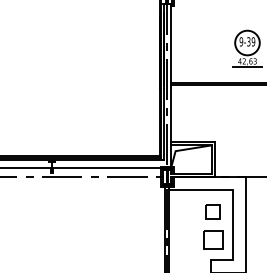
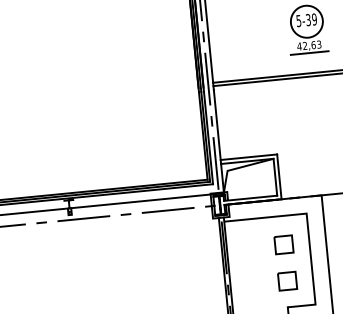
text: (241, 41) -> (298, 20), 9-39 -> 5-39
part: (212, 239) -> (286, 280), size x0.71

